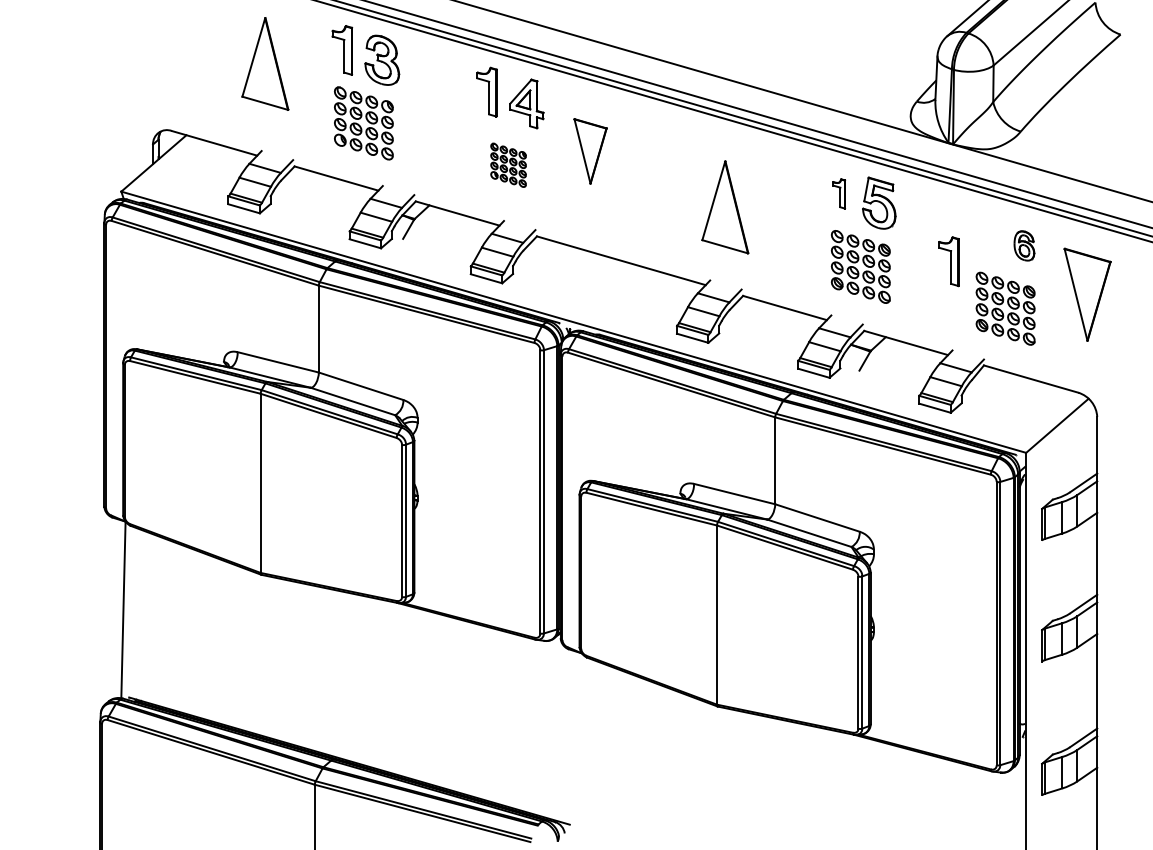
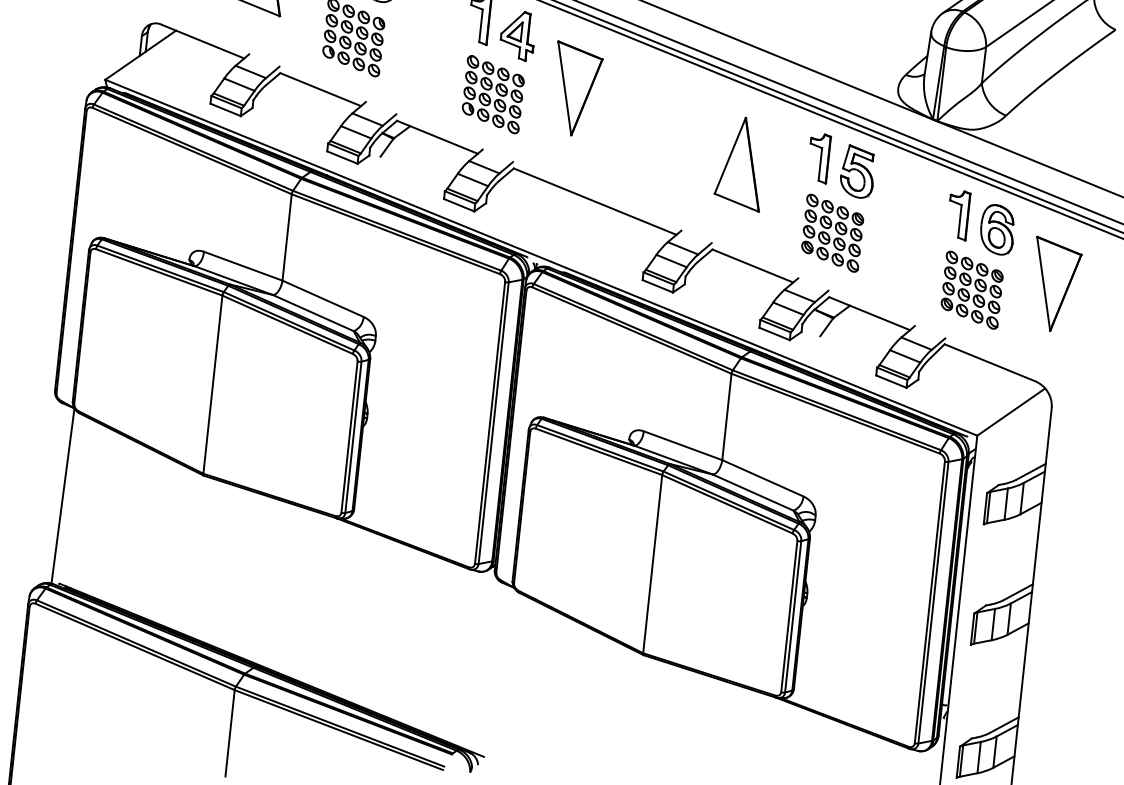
part: (590, 151) -> (576, 89), size x1.43
part: (508, 165) -> (493, 94), size x1.67
part: (838, 193) -> (818, 157), size x1.67
part: (725, 207) -> (741, 163), moved
part: (1024, 245) -> (997, 229), size x1.67
part: (948, 261) -> (957, 215), moved

